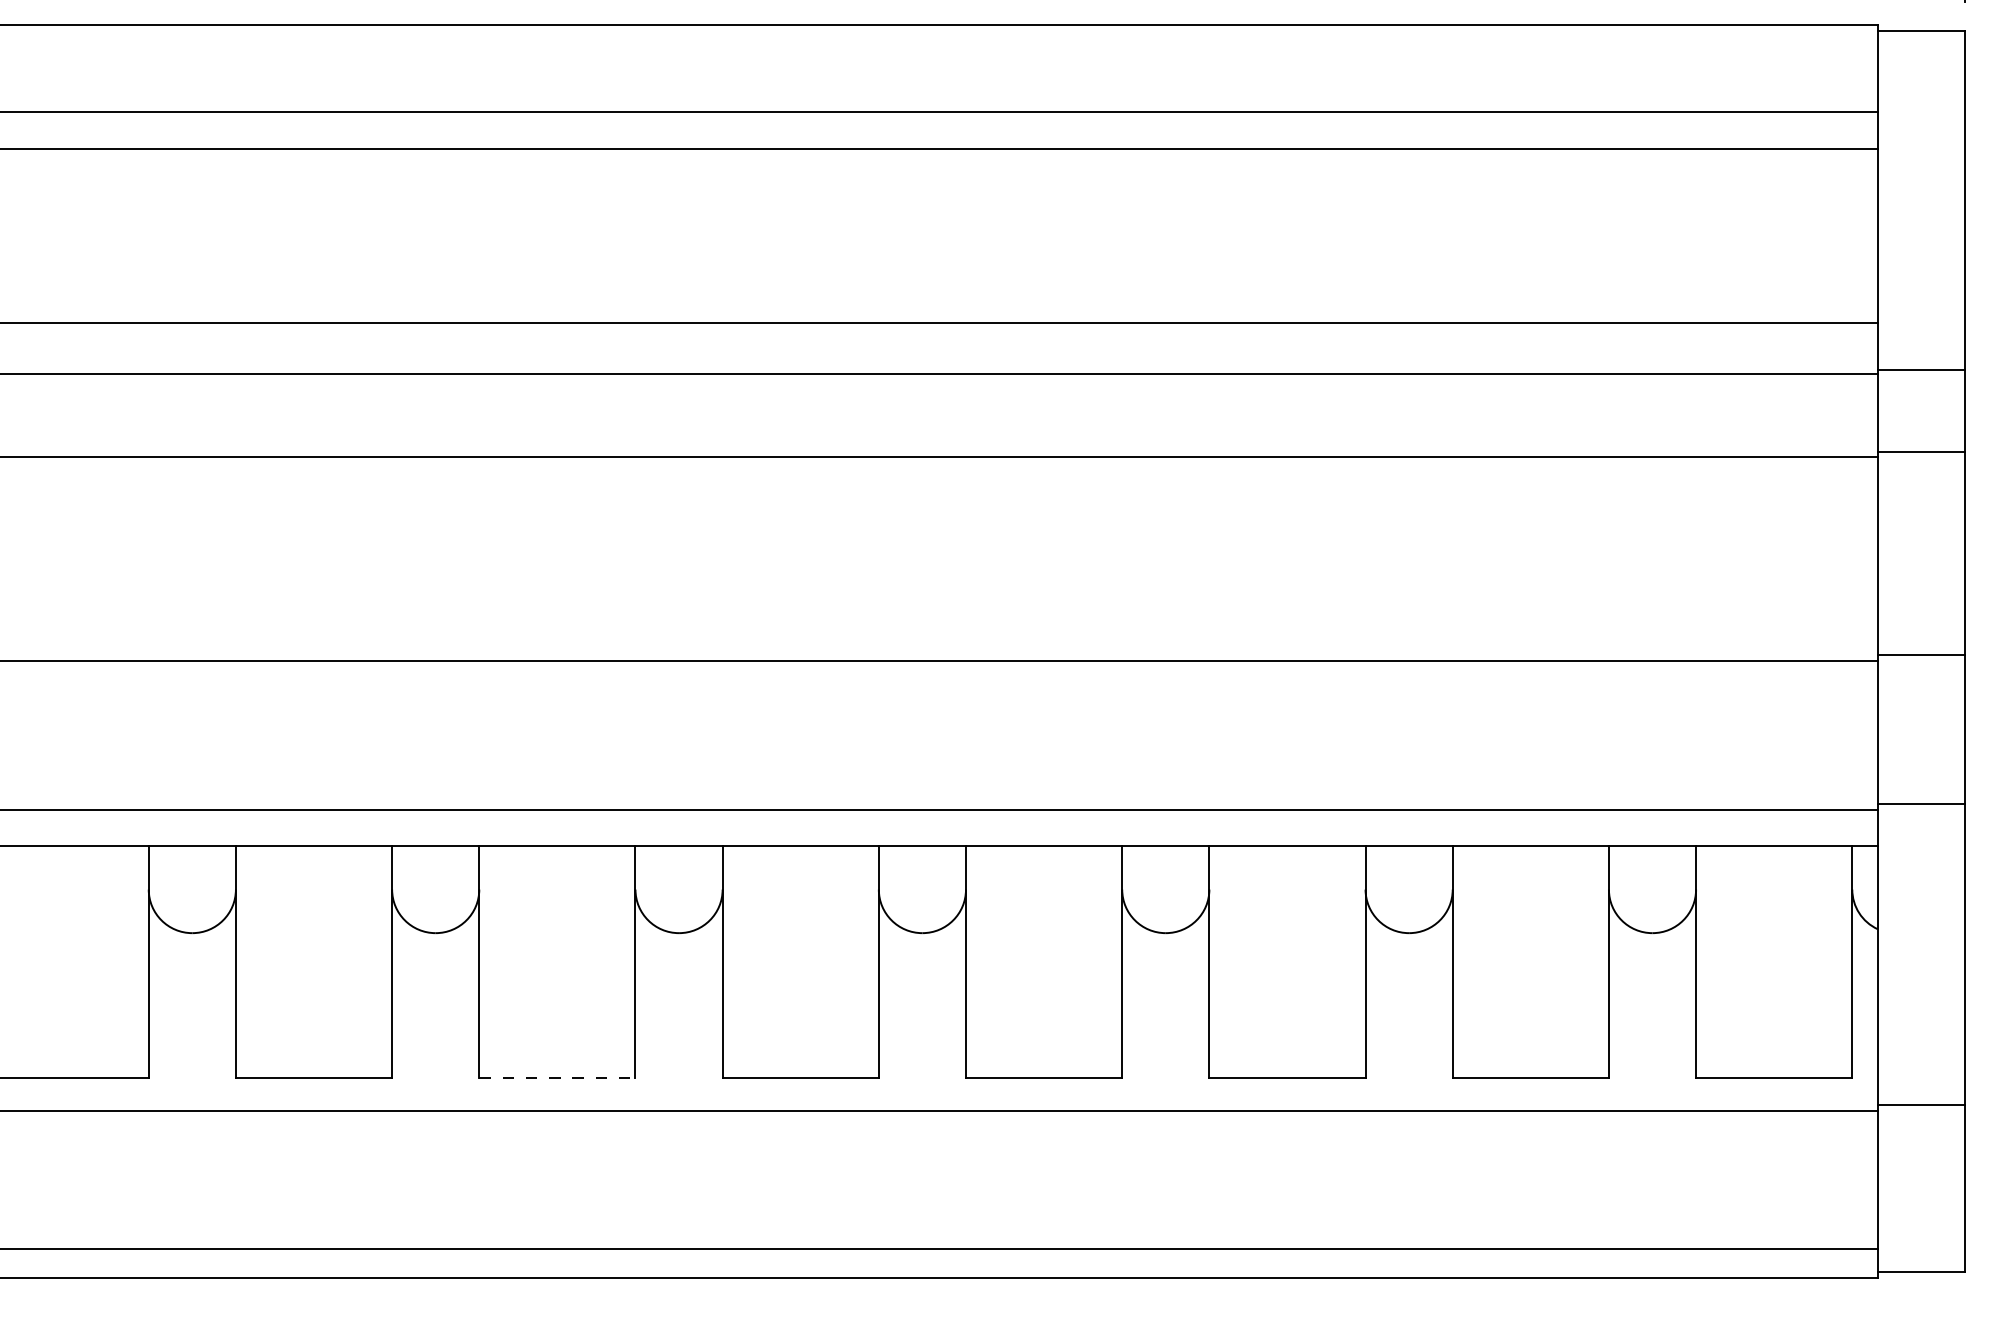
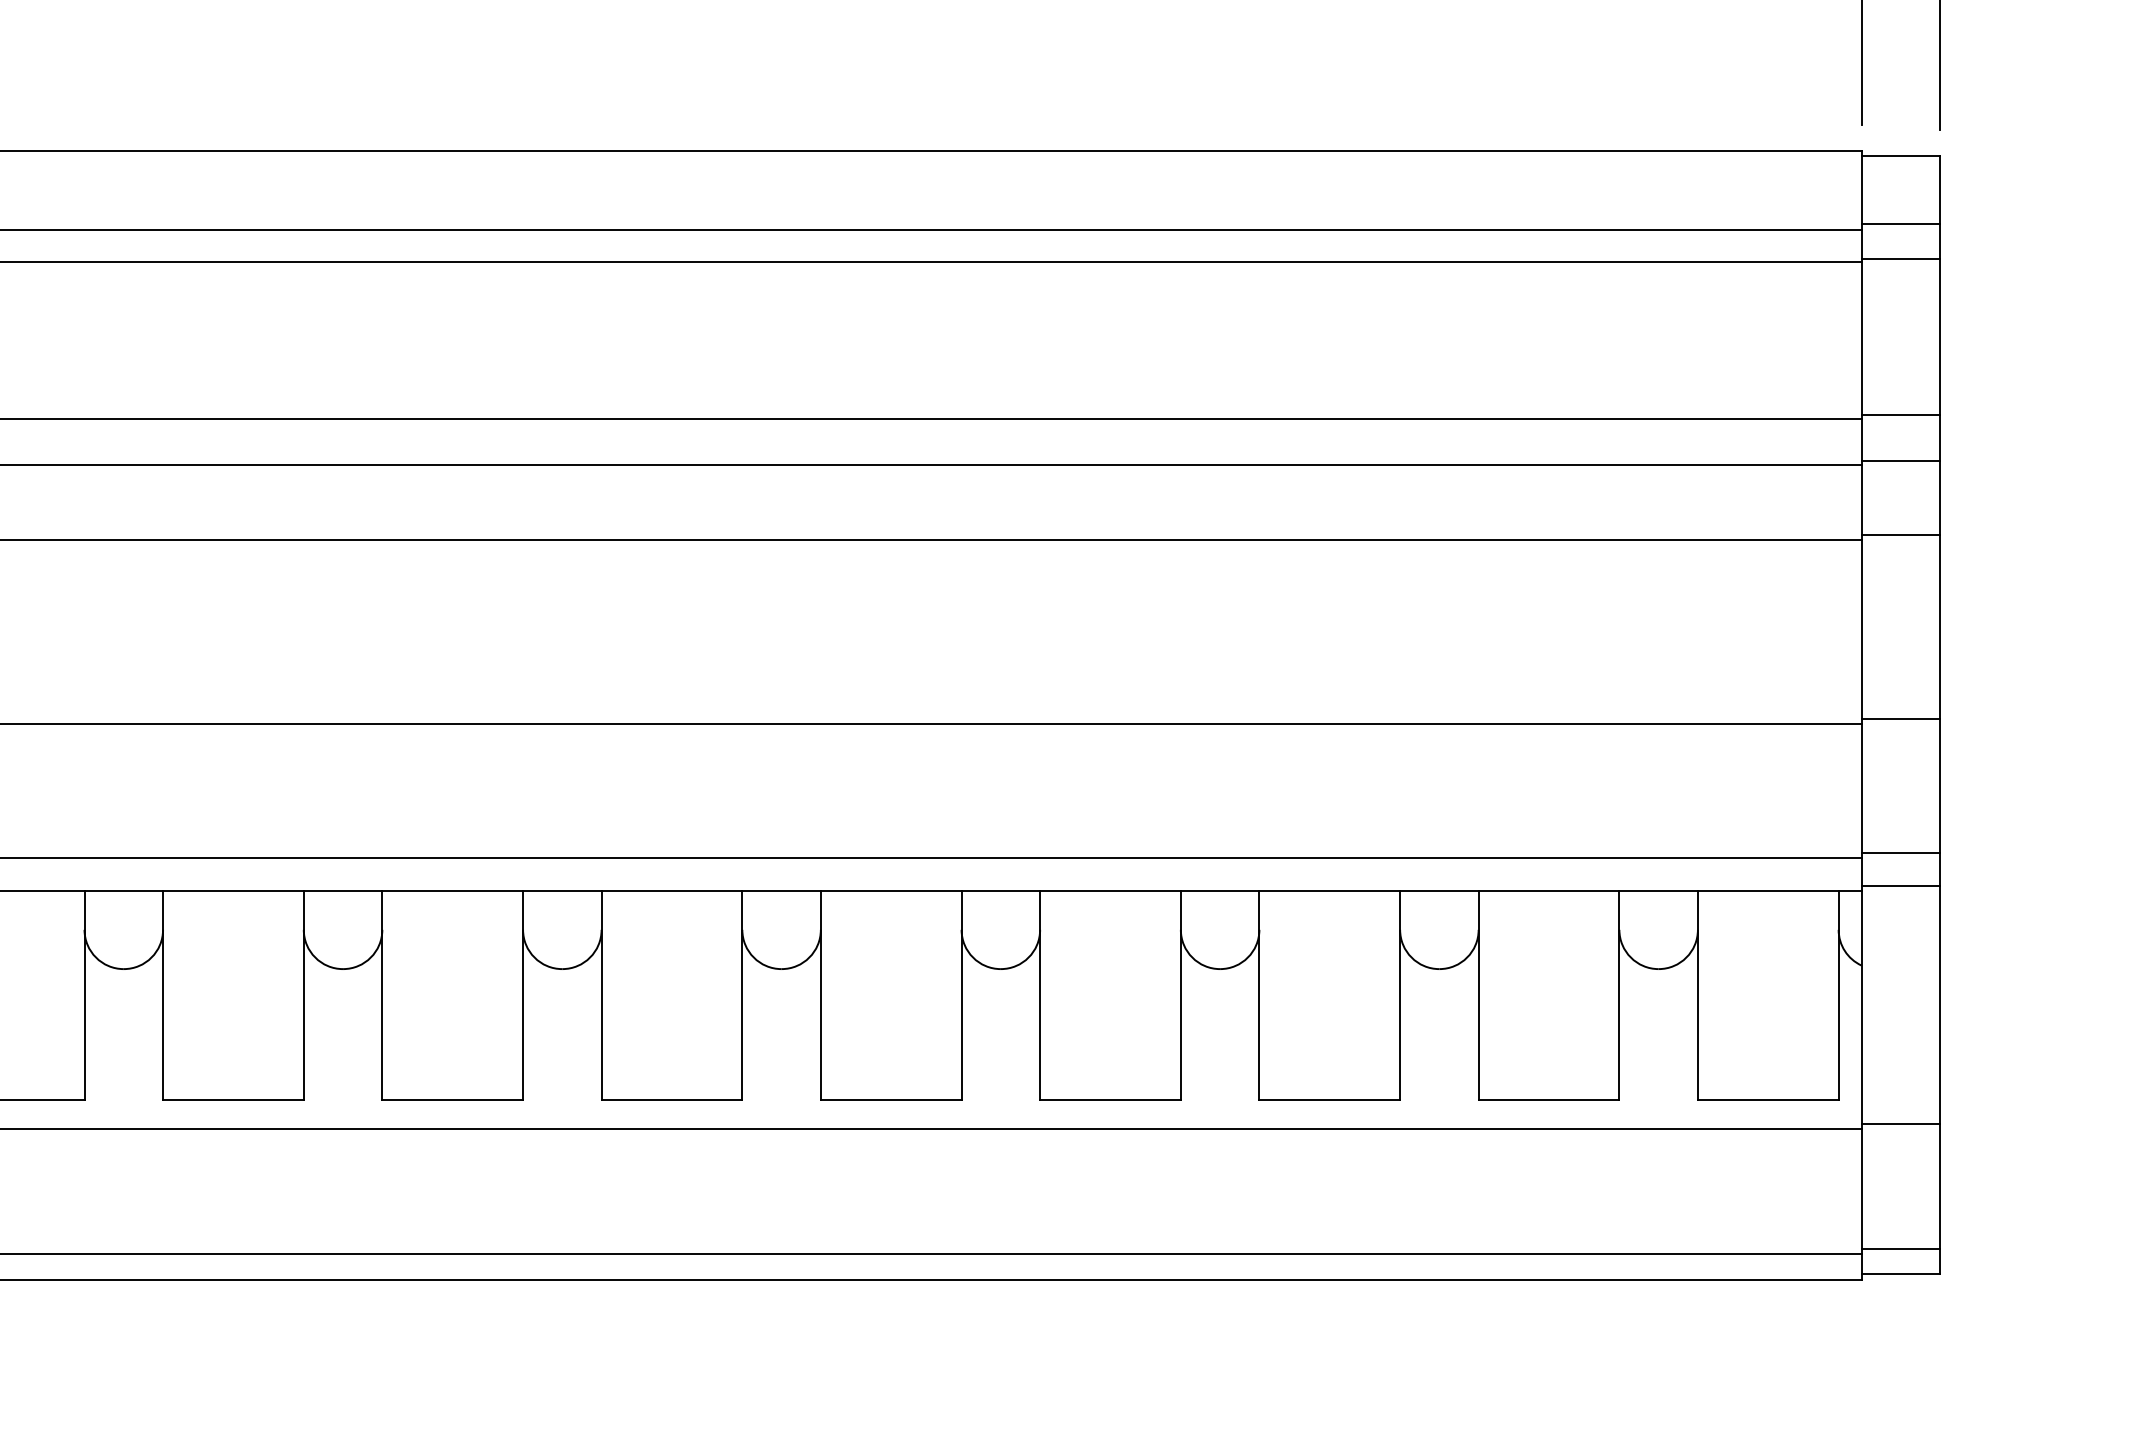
line: (1920, 106) -> (1900, 224), added
line: (1920, 144) -> (1900, 258), added
line: (1920, 317) -> (1900, 414), added
line: (1920, 840) -> (1900, 885), added
line: (557, 1078) -> (672, 1100), dashed -> solid
line: (1920, 1243) -> (1900, 1248), added

